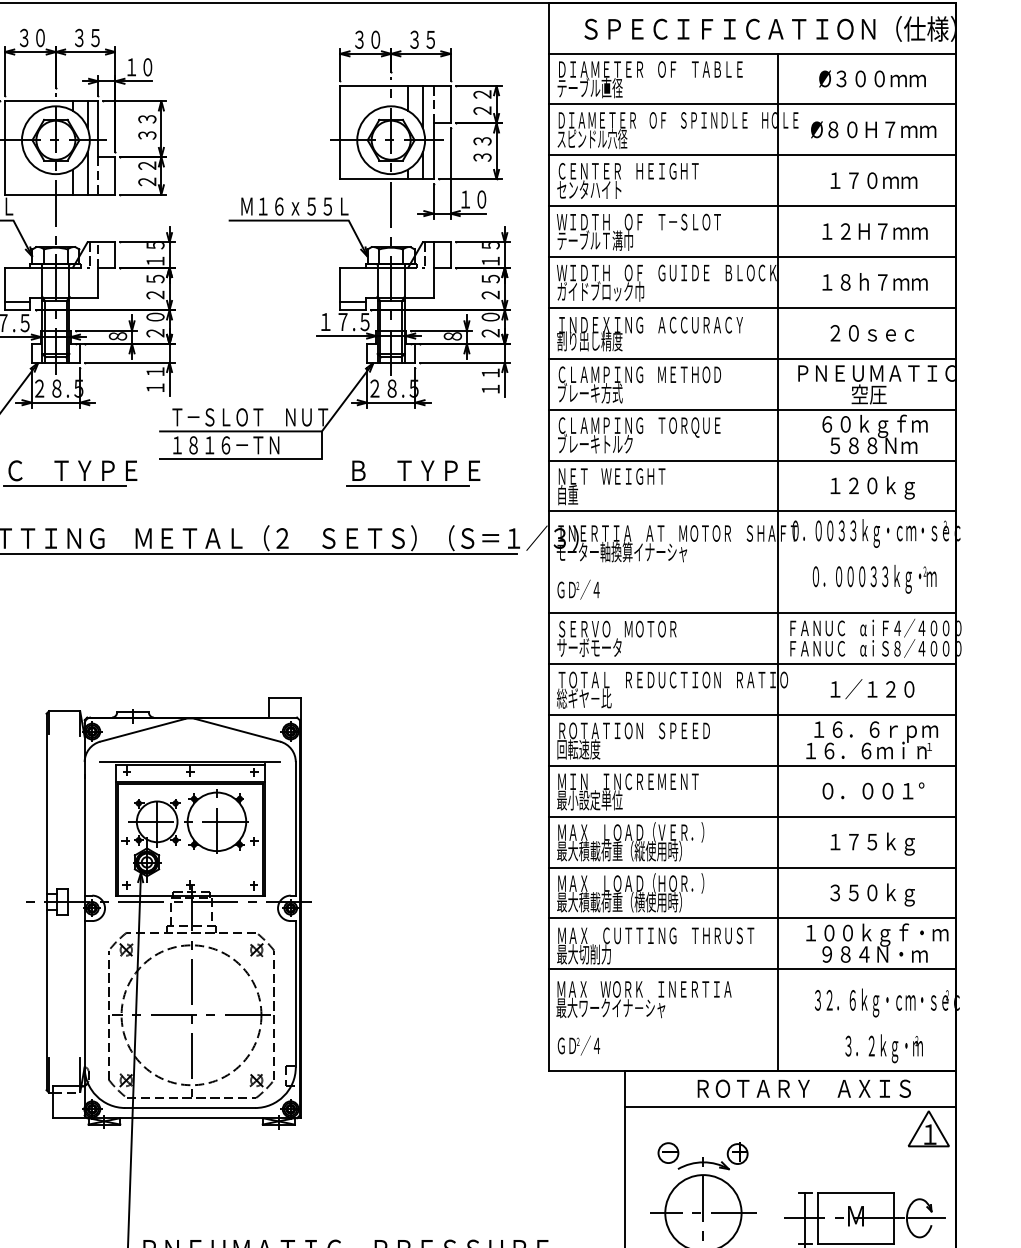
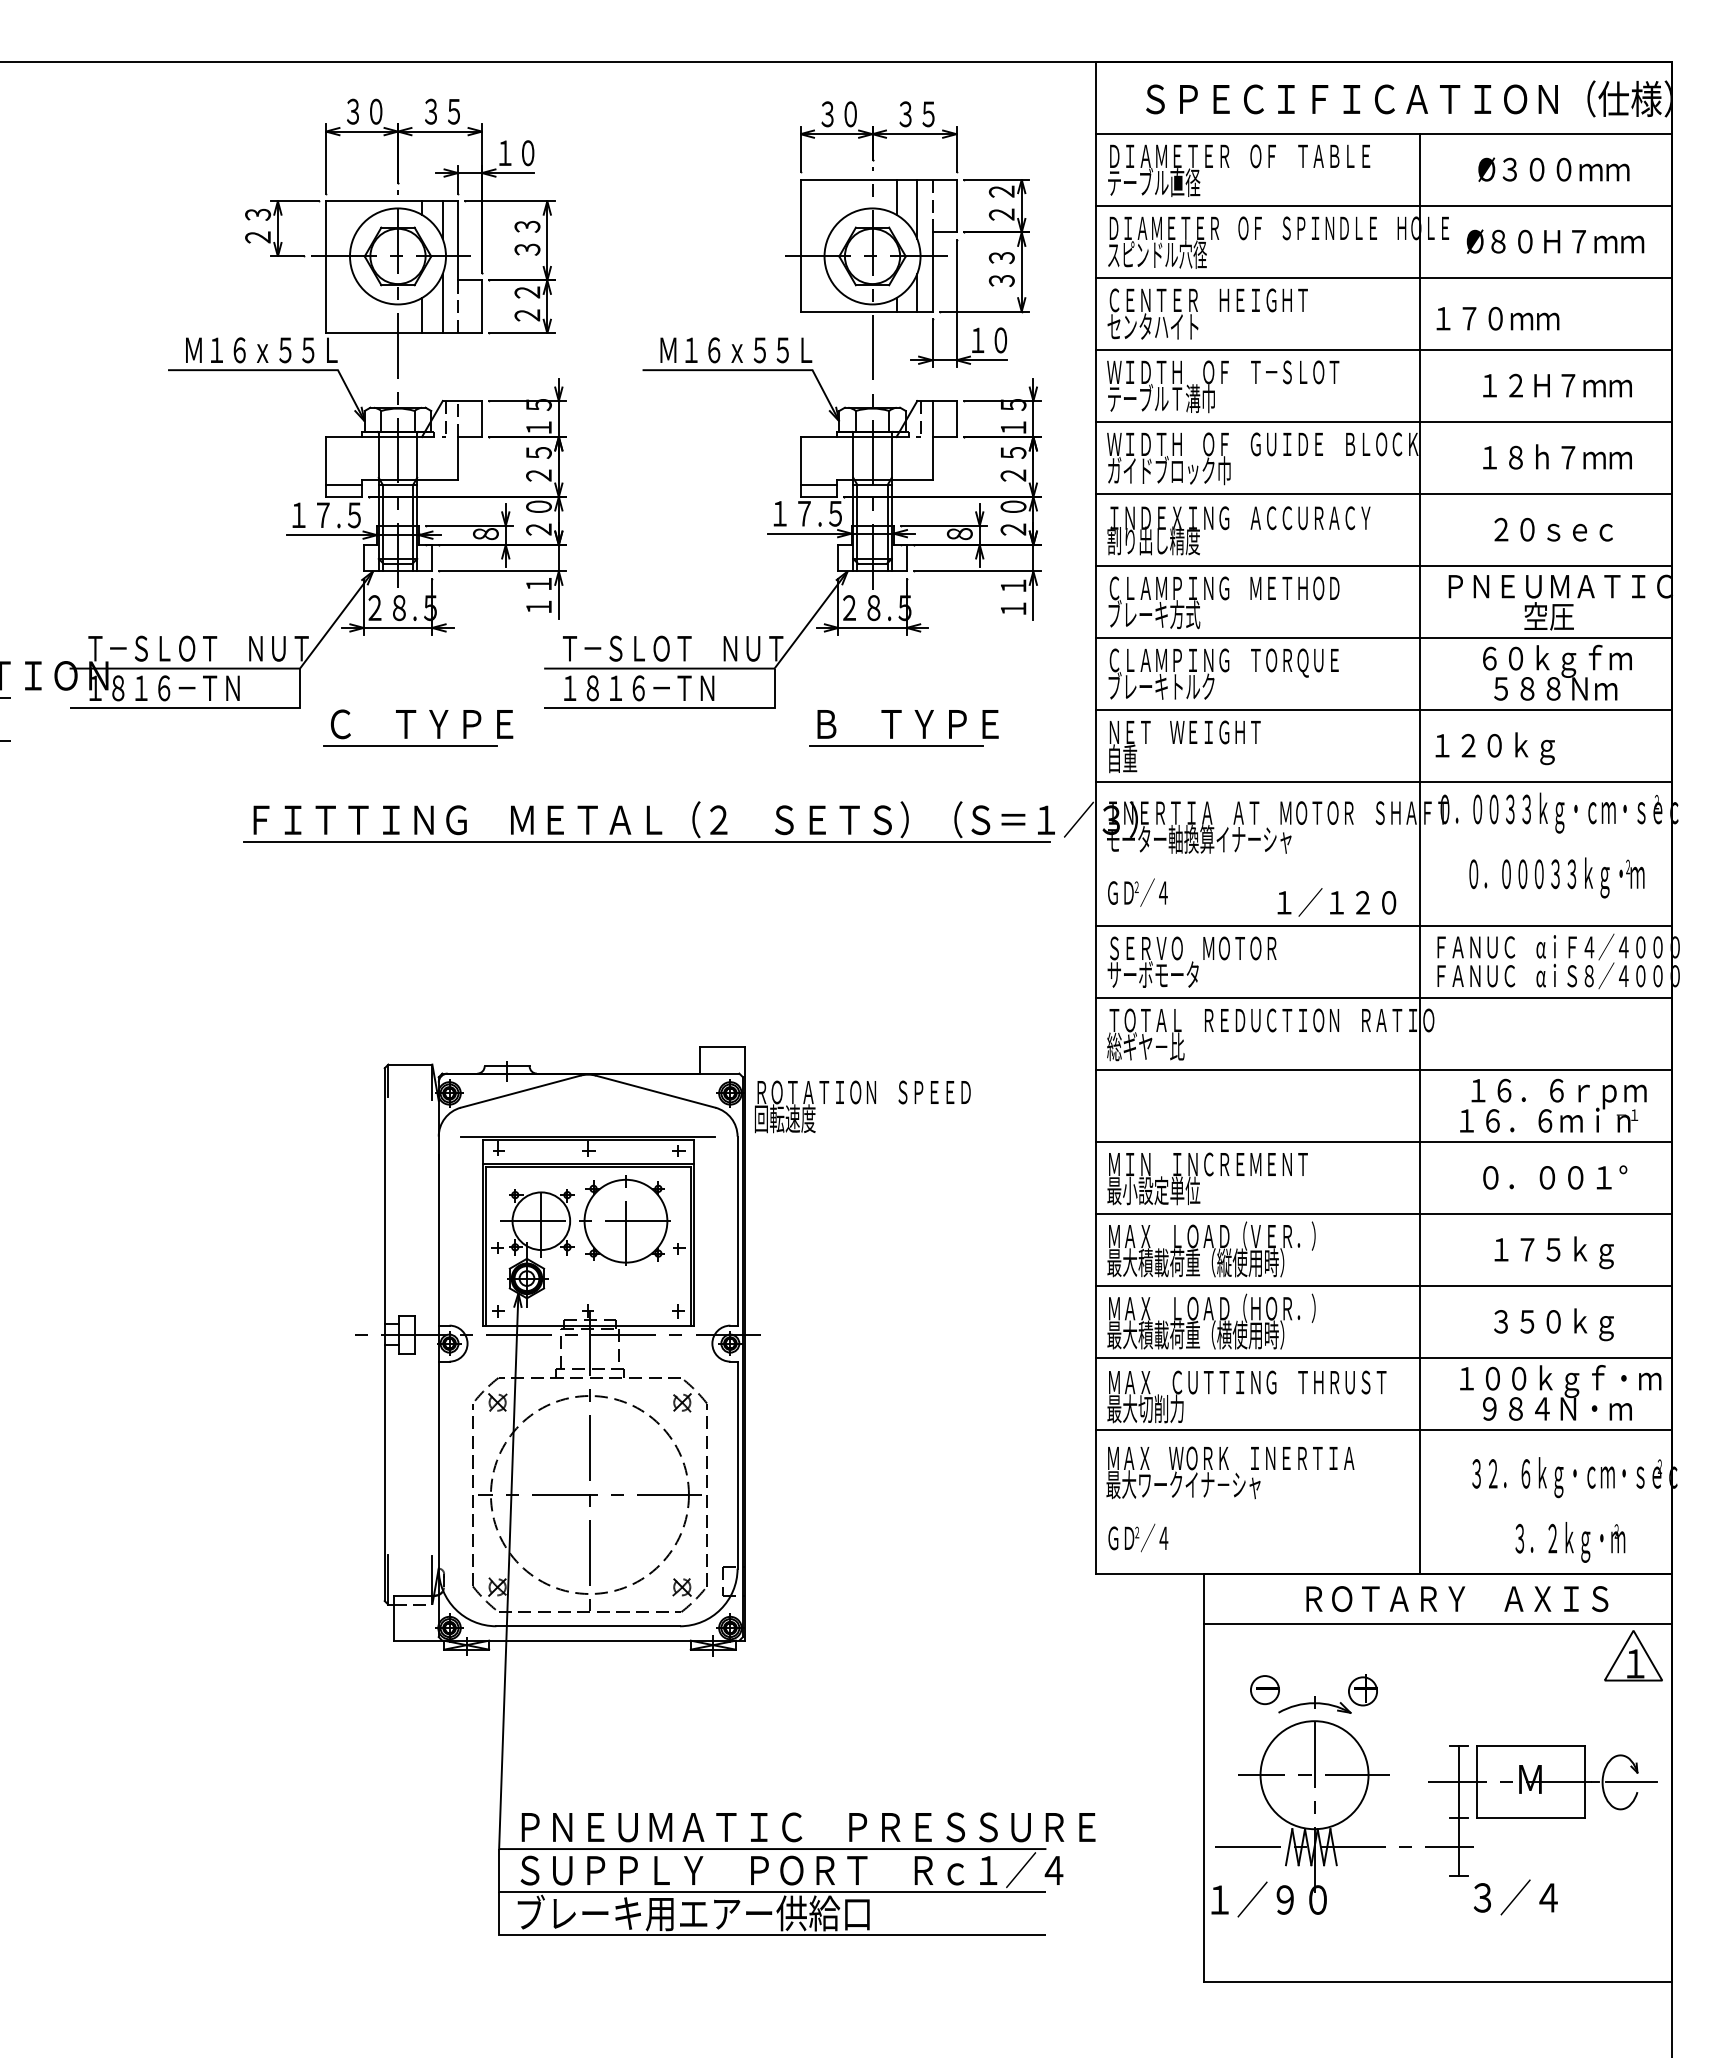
text: (873, 180) -> (1497, 318), moved
text: (872, 487) -> (1494, 748), moved
text: (872, 689) -> (1336, 902), moved
text: (633, 740) -> (862, 1106), moved

